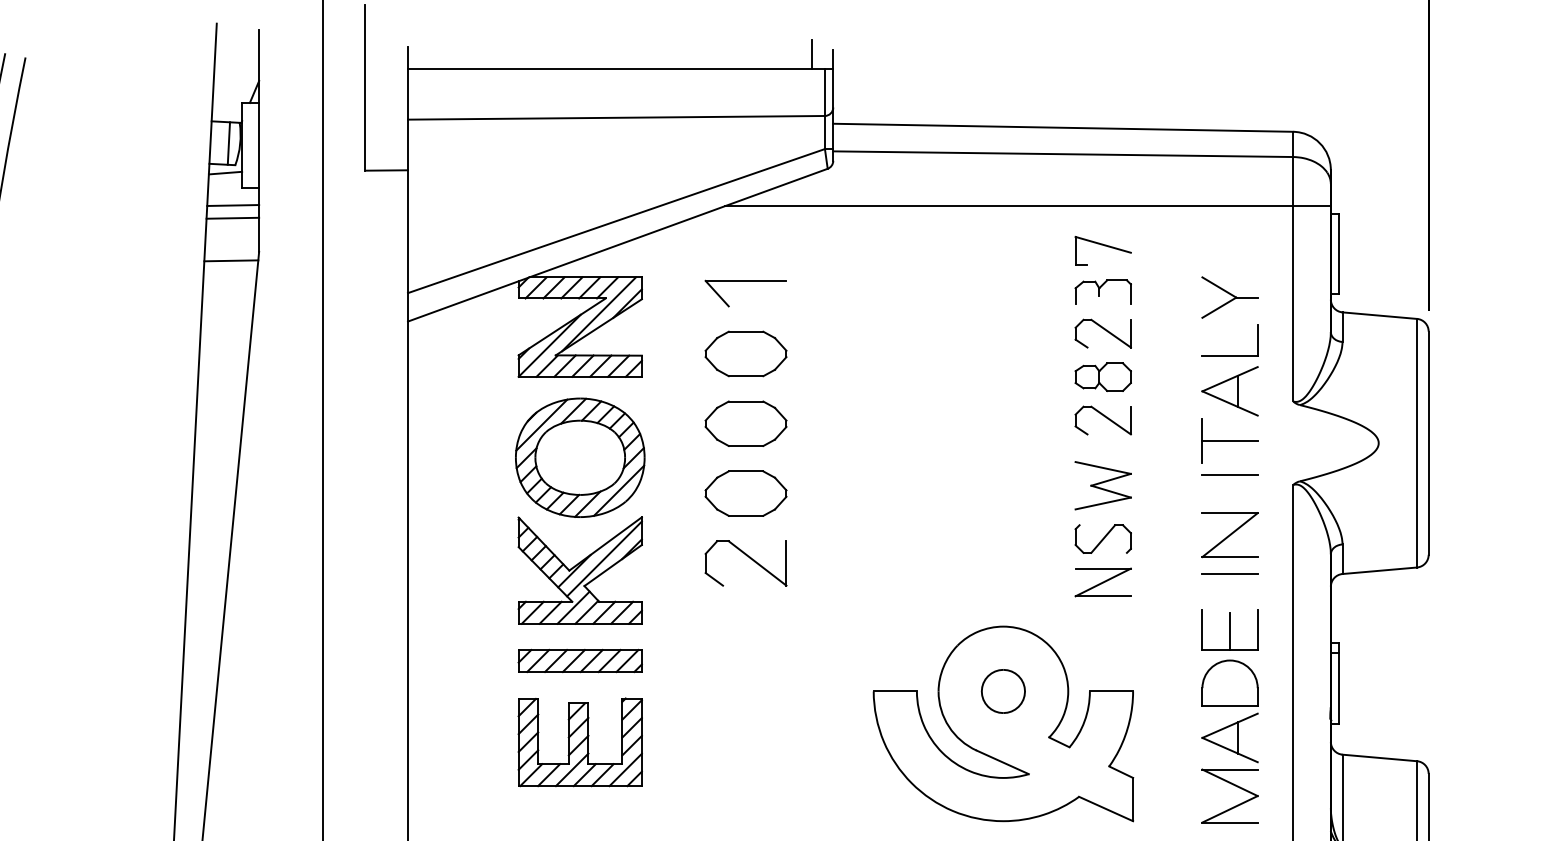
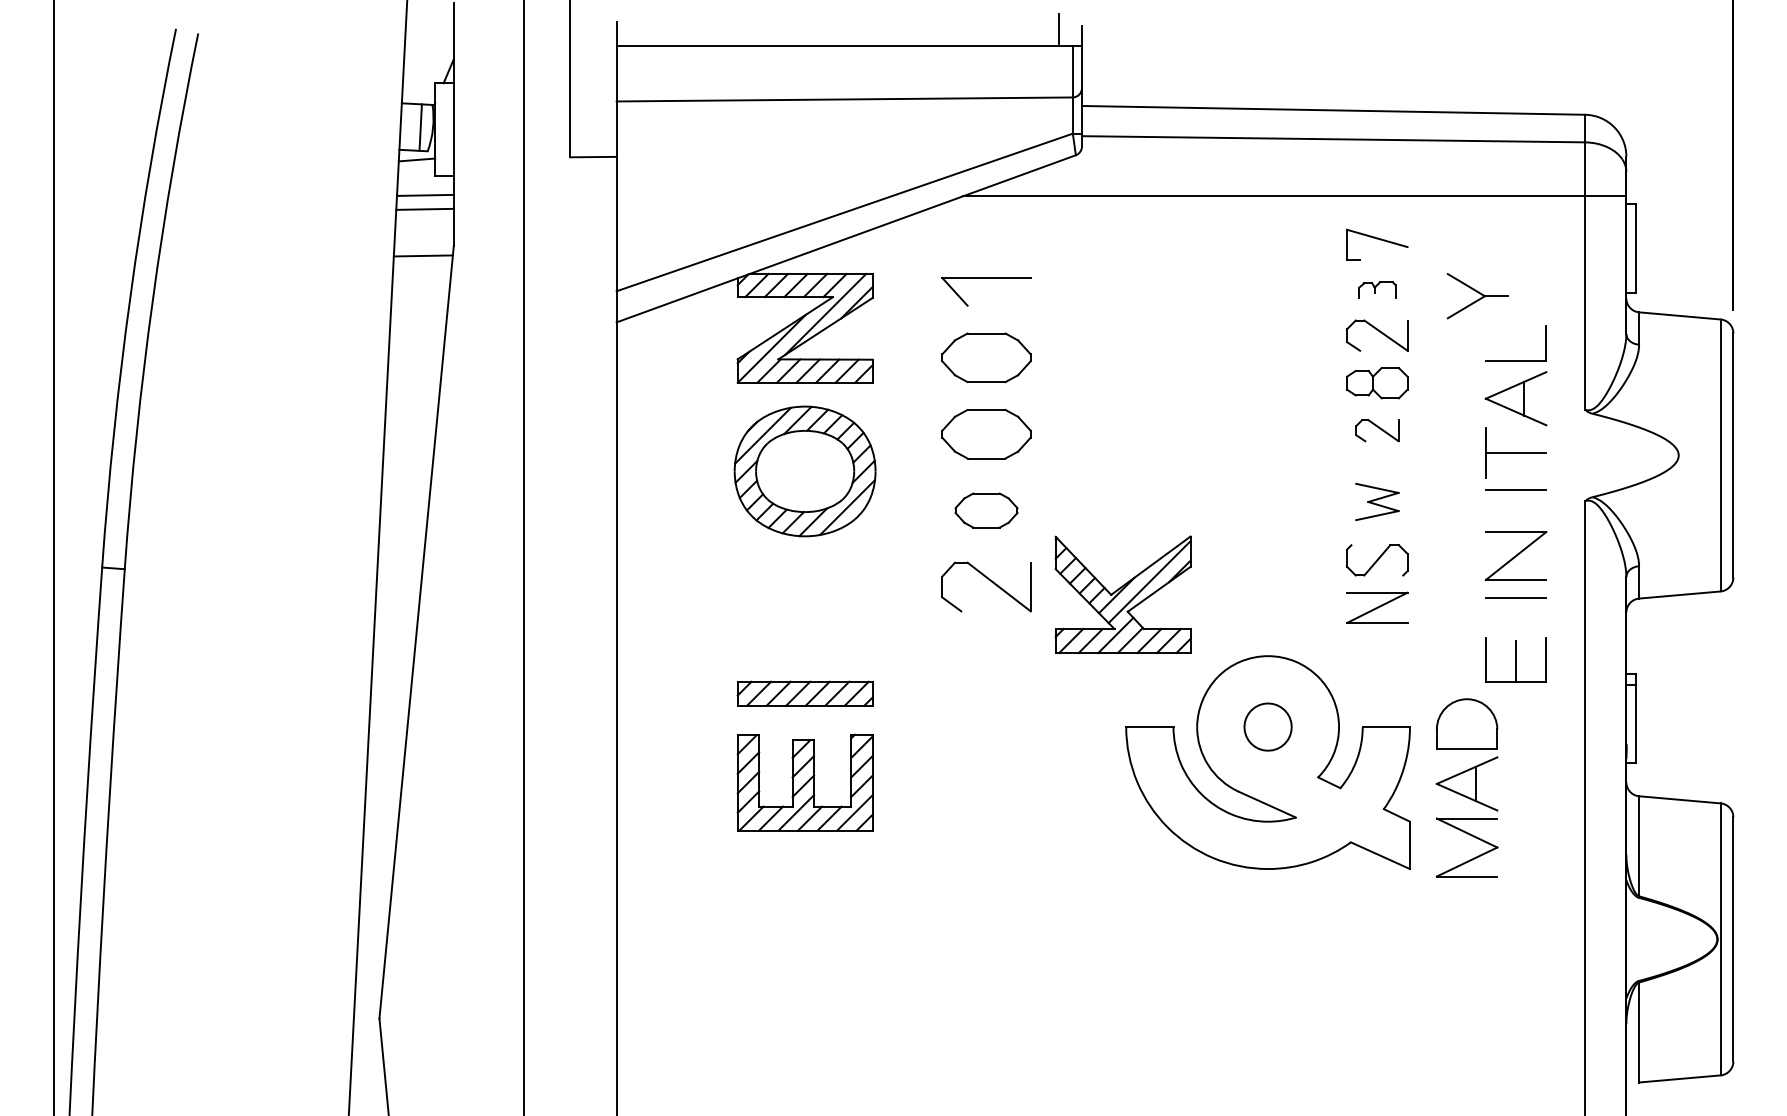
part: (1103, 291) -> (1377, 289), size x0.6
part: (1229, 297) -> (1477, 296), moved
part: (1103, 420) -> (1377, 430), size x0.7
part: (1103, 485) -> (1377, 501), size x0.7
part: (746, 493) -> (986, 510), size x0.7
part: (579, 570) -> (1122, 594), moved
part: (1229, 741) -> (1466, 787), moved

